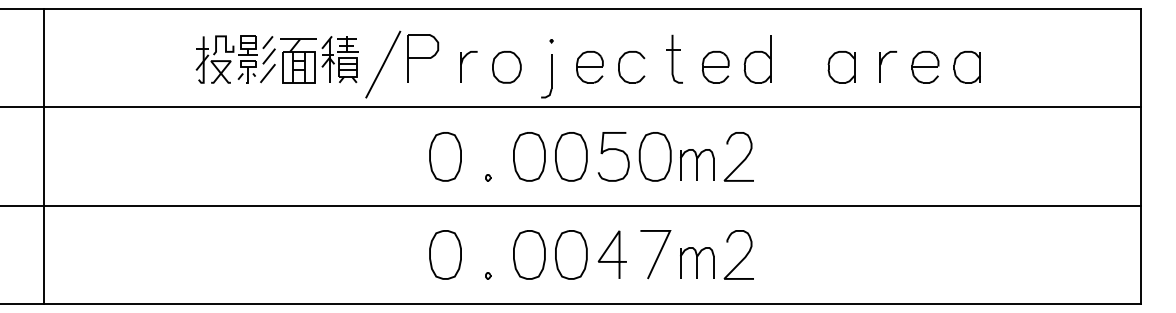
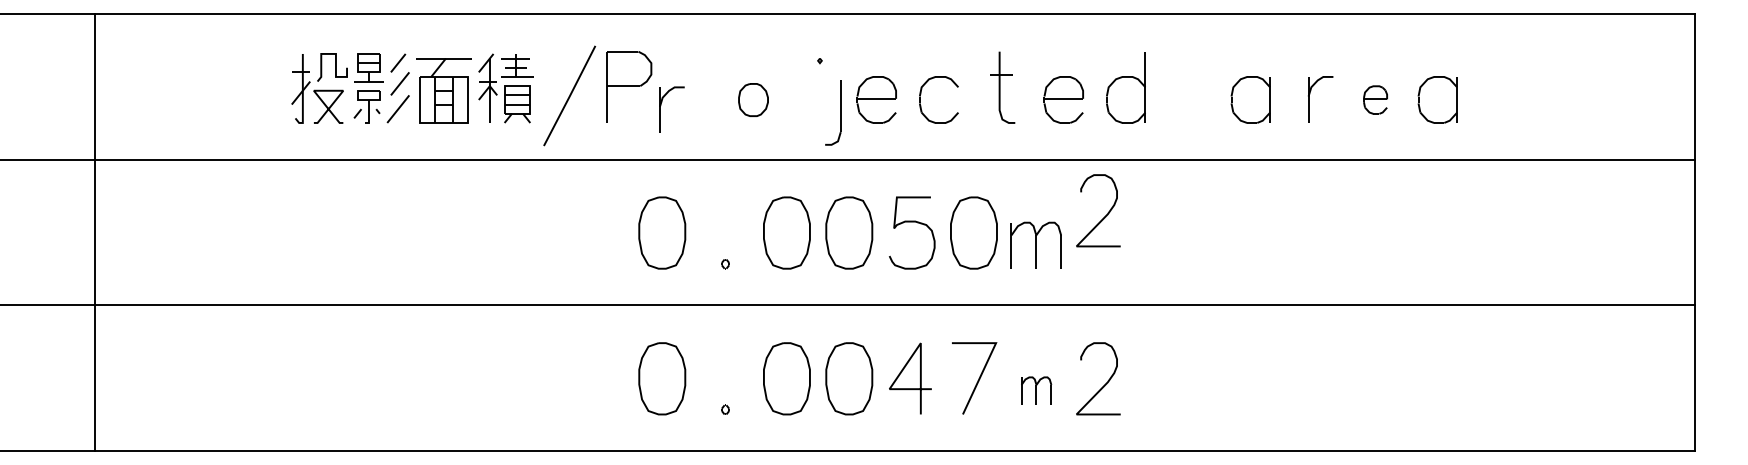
part: (462, 63) -> (662, 104), moved
part: (506, 67) -> (752, 100), size x0.7
part: (925, 67) -> (1375, 100), size x0.6
part: (546, 76) -> (833, 113), moved
line: (43, 156) -> (94, 232), moved
curve: (742, 160) -> (1103, 216), moved
part: (697, 262) -> (1036, 390), size x0.6

